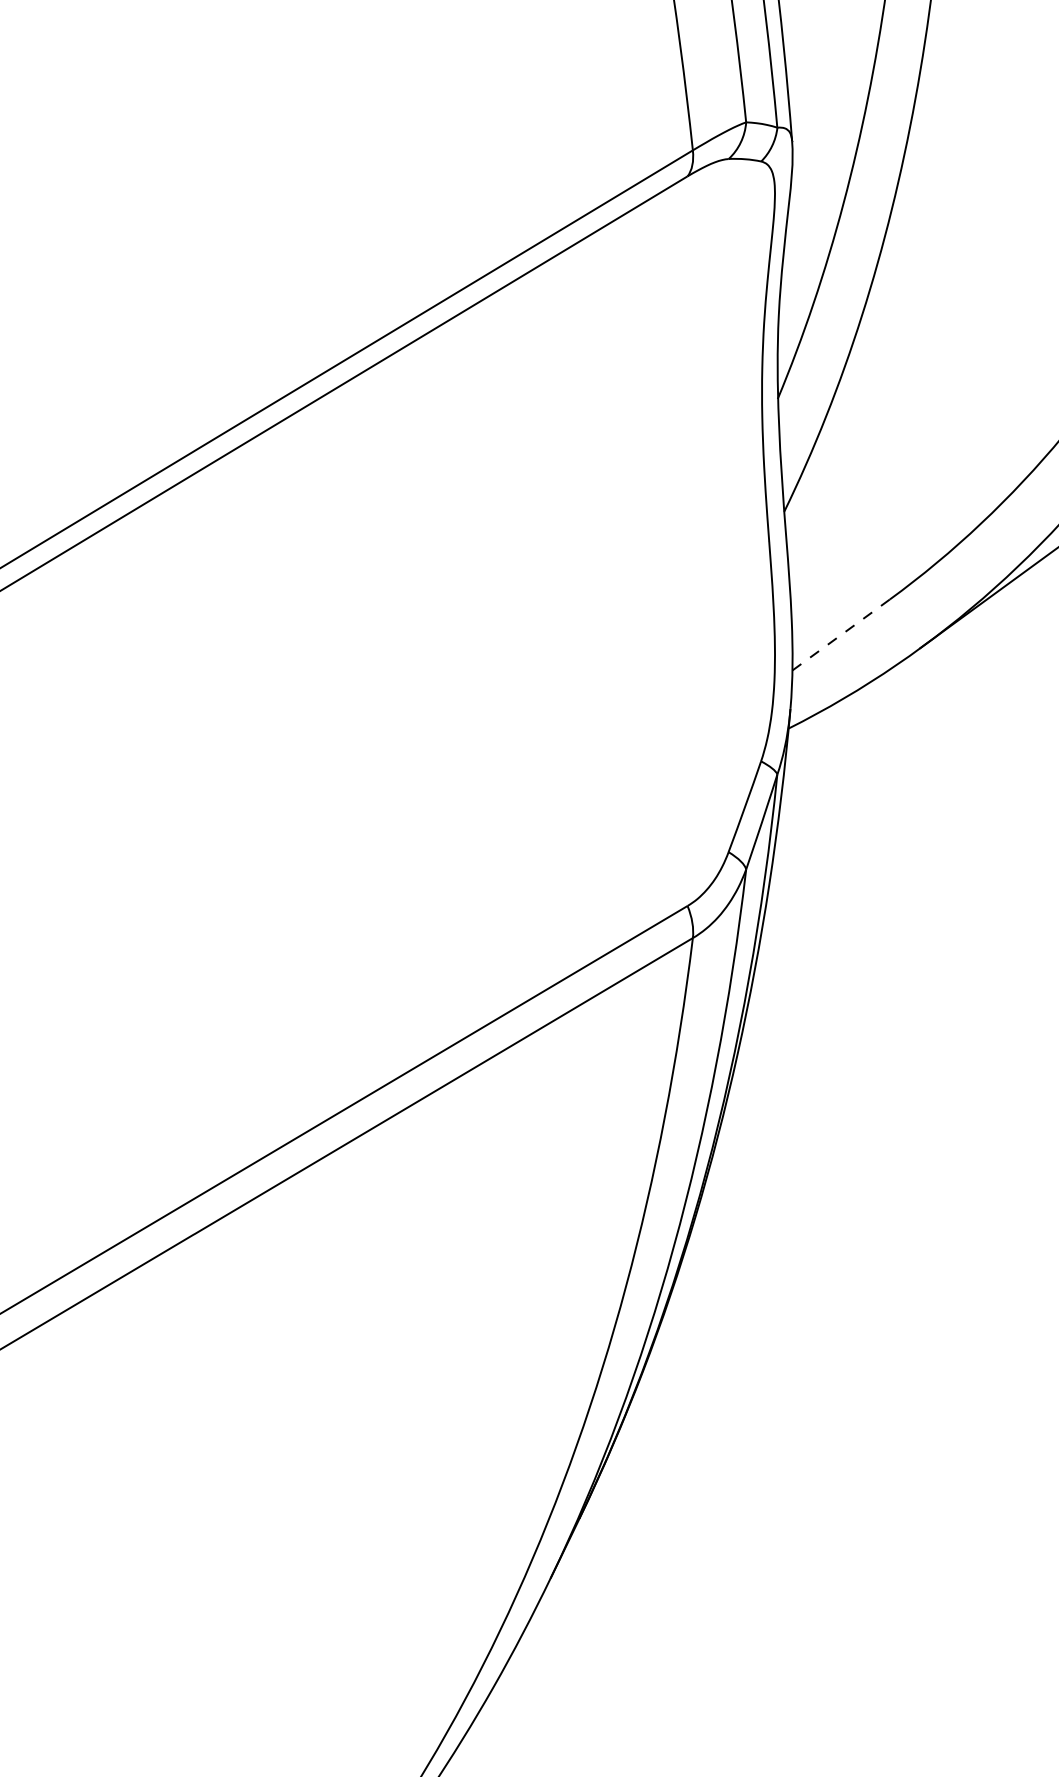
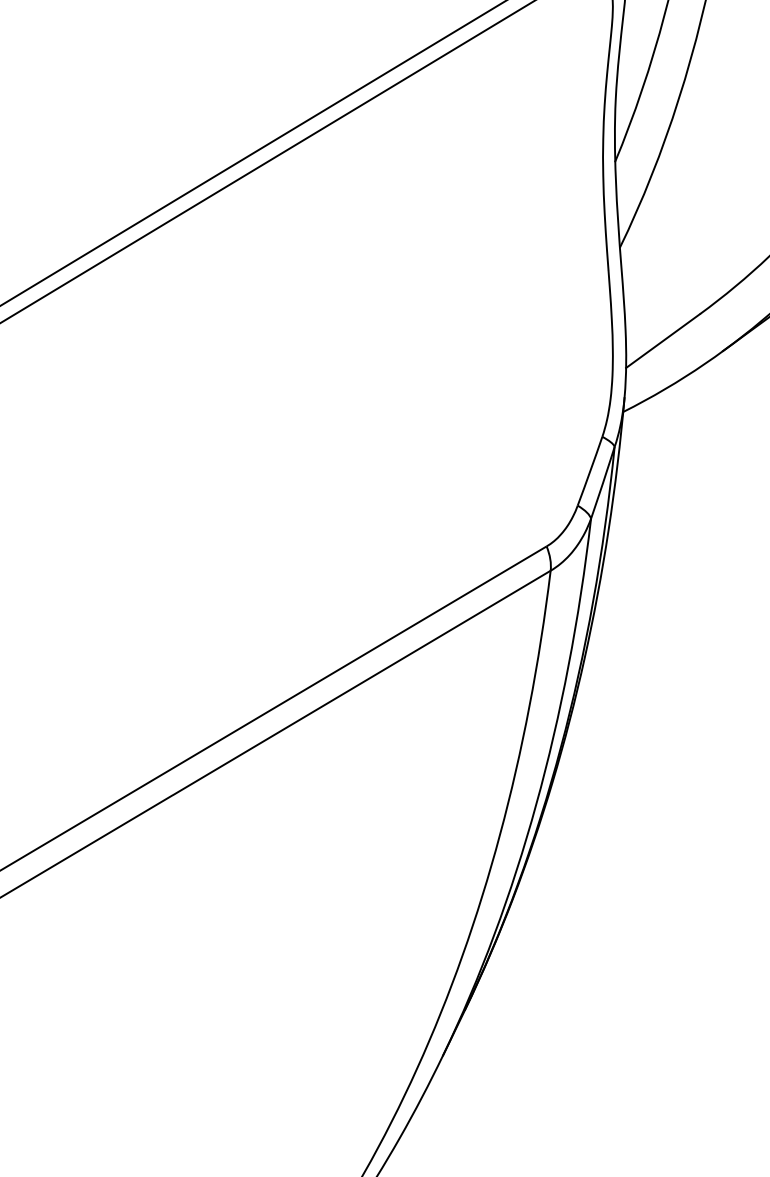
line: (840, 635) -> (662, 341), dashed -> solid

